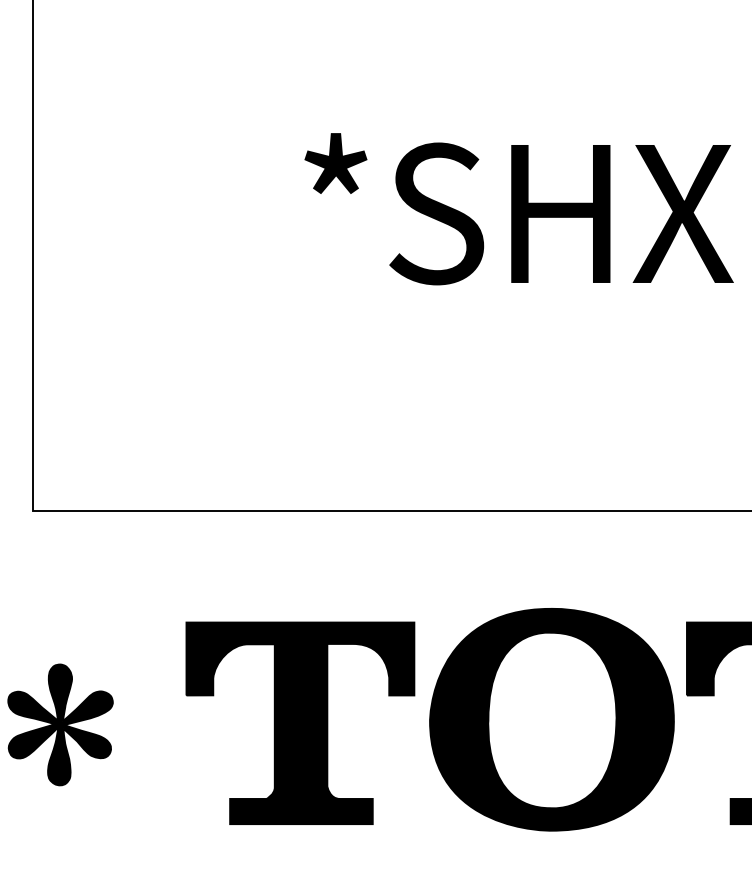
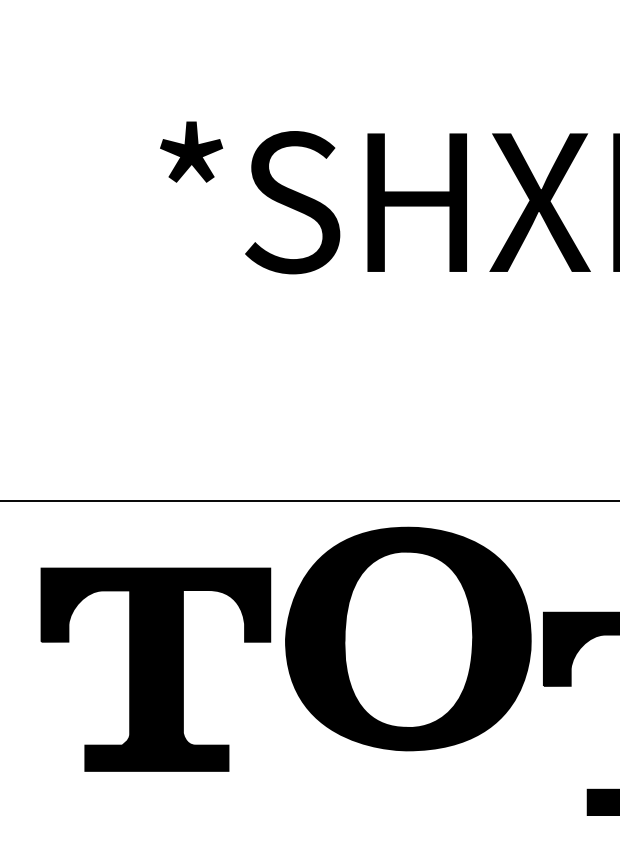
part: (551, 719) -> (407, 638), moved
part: (300, 722) -> (155, 668), moved

